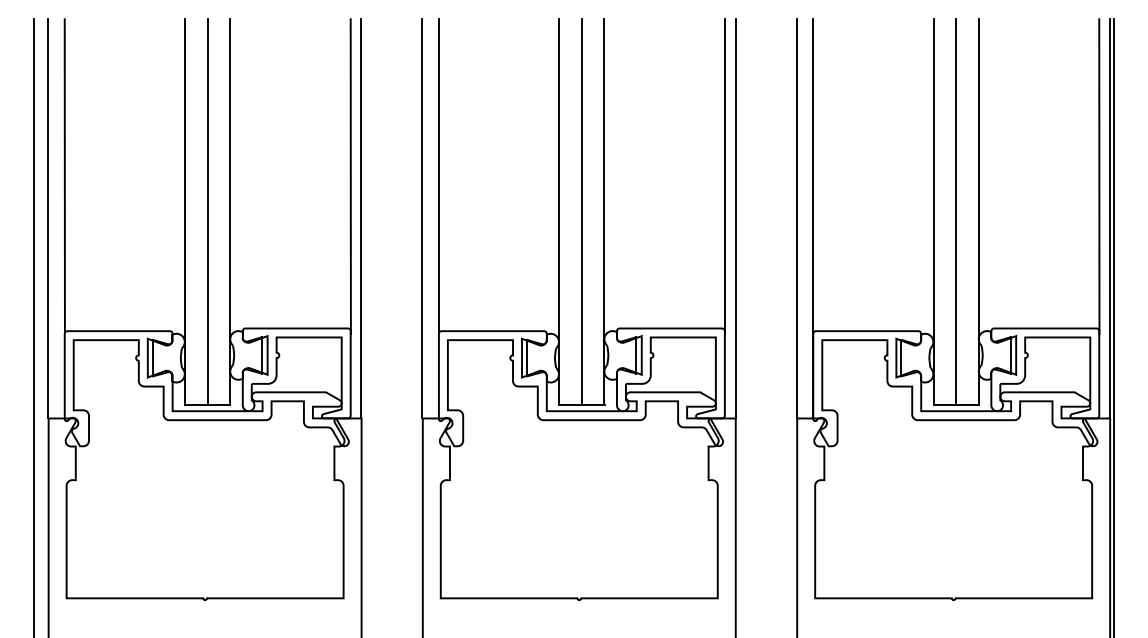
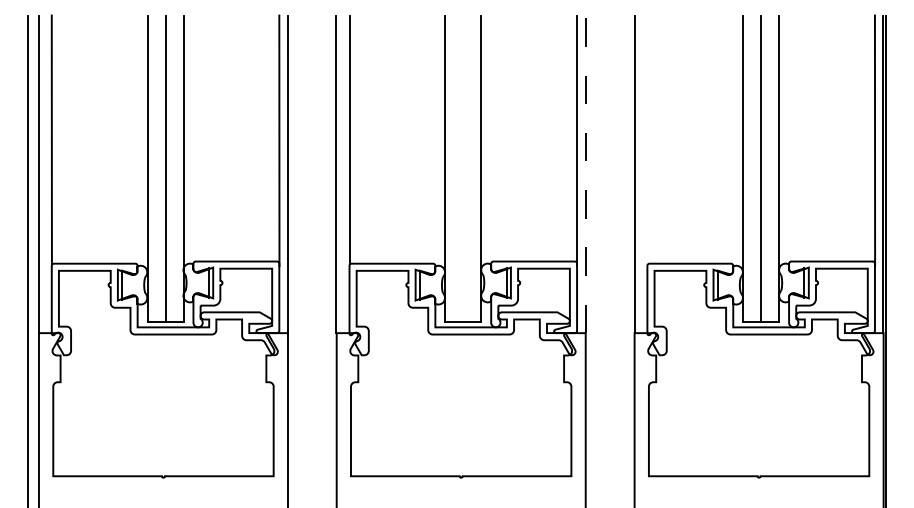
line: (581, 212) -> (462, 169), removed
line: (735, 218) -> (585, 174), solid -> dashed
line: (813, 218) -> (647, 174), removed

